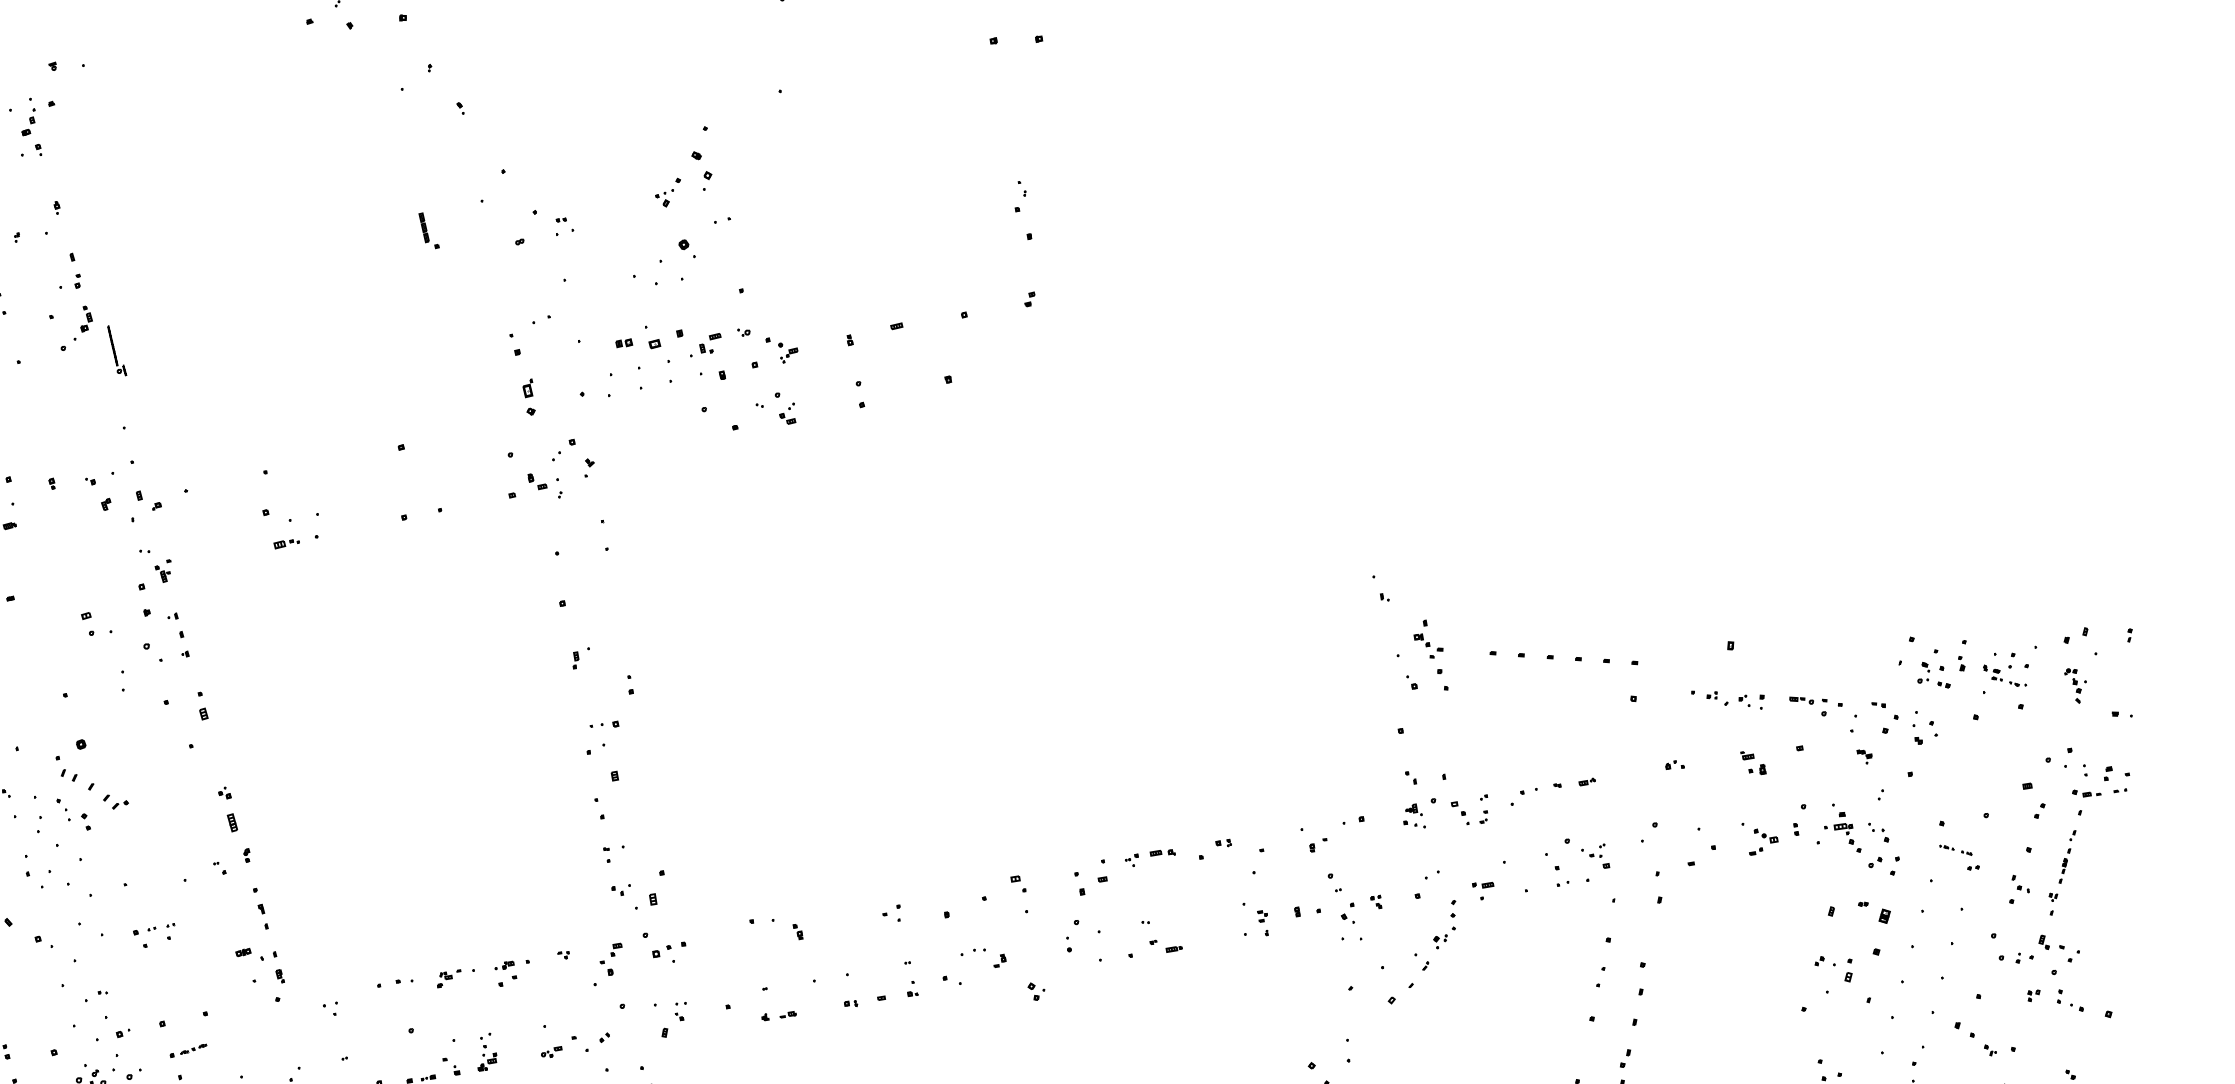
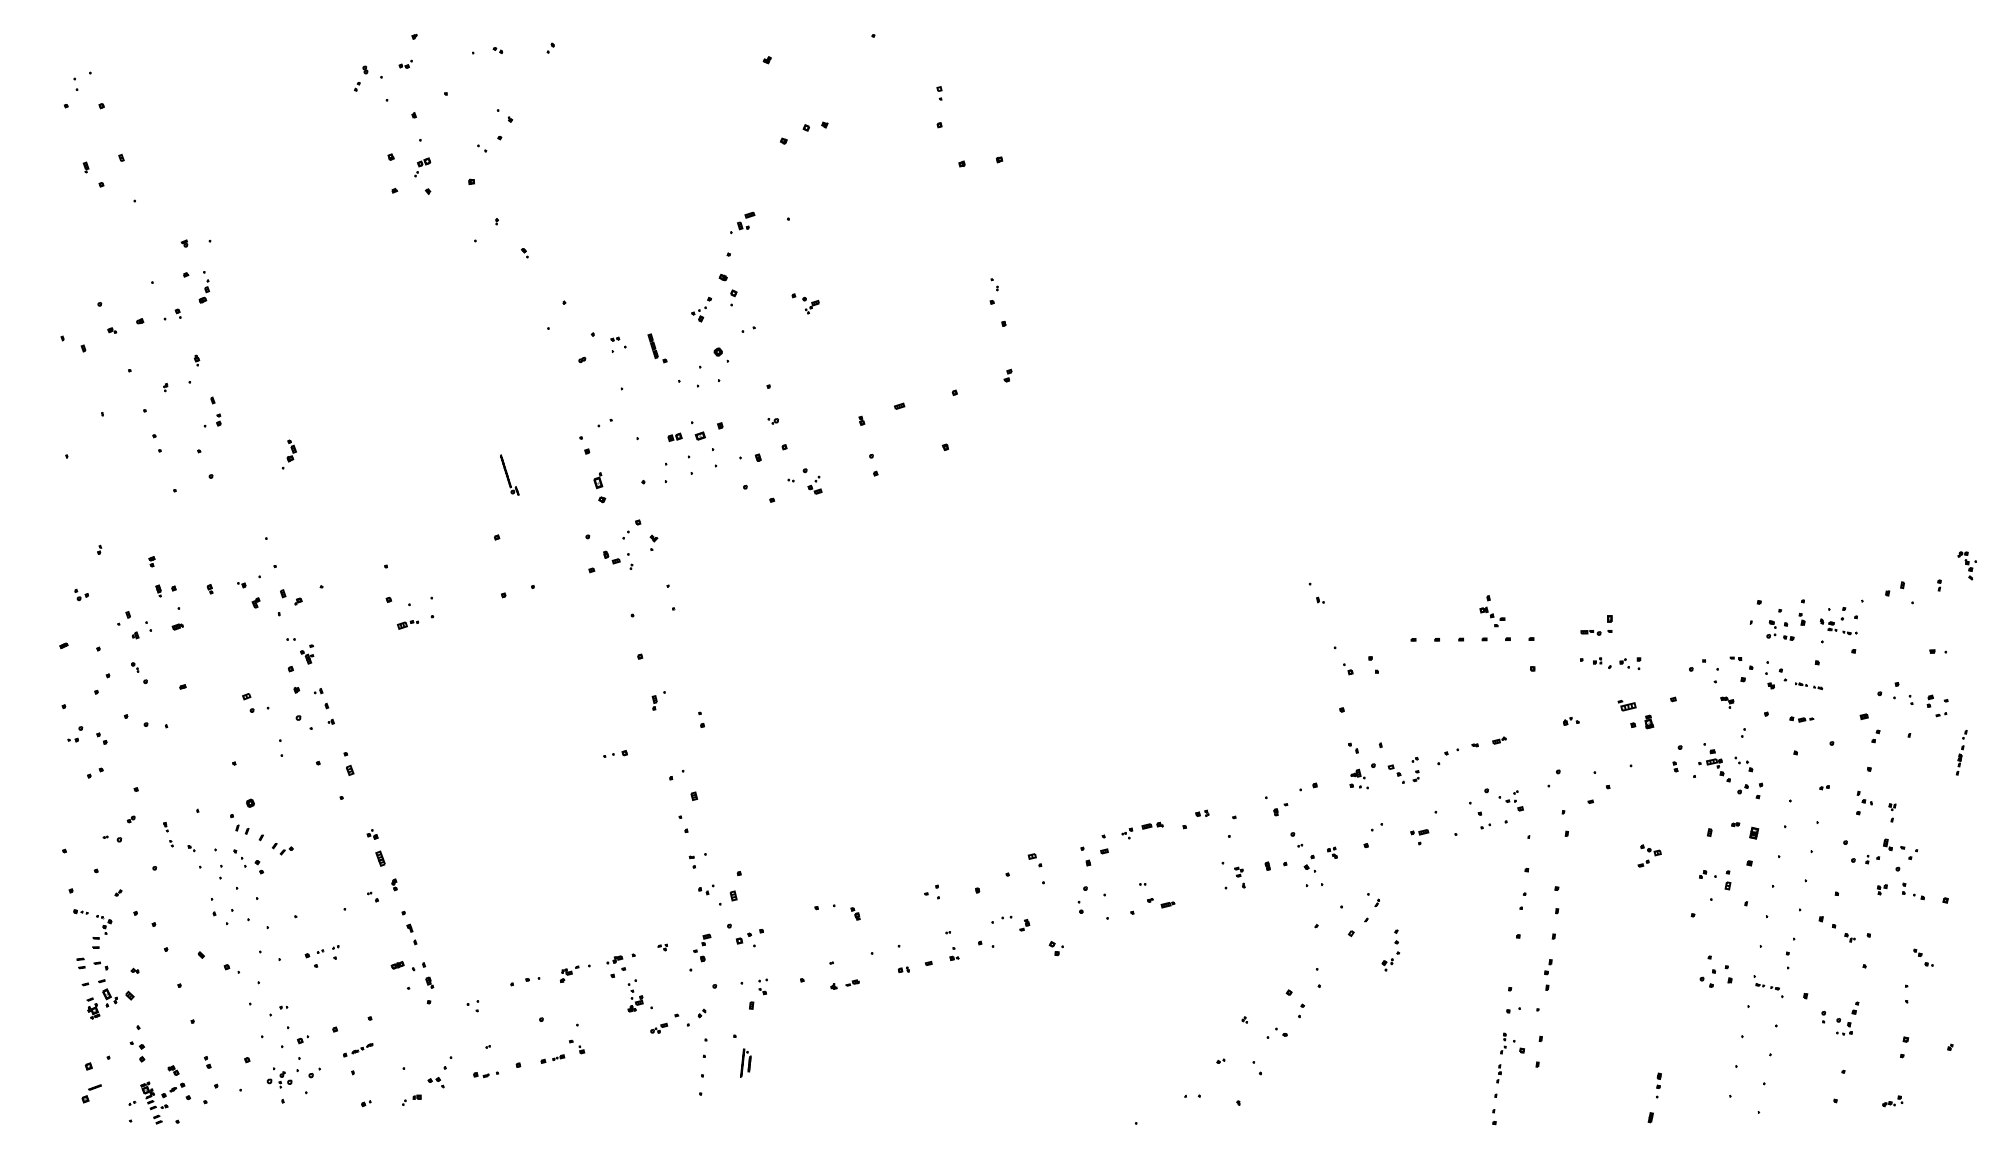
part: (29, 117) -> (204, 287), moved
part: (429, 230) -> (657, 348), moved
part: (82, 323) -> (288, 454), moved
part: (705, 344) -> (742, 222), moved
part: (116, 350) -> (509, 474), moved
part: (781, 350) -> (805, 303), moved
part: (1428, 639) -> (1492, 611), moved
part: (2074, 685) -> (1966, 565), moved
part: (1808, 700) -> (1596, 632), moved
part: (604, 723) -> (615, 753), moved
part: (1752, 762) -> (1635, 714), size x1.6
part: (2086, 794) -> (1801, 719), moved
part: (1763, 842) -> (1649, 855), moved
part: (1956, 850) -> (1809, 686), moved
part: (2067, 856) -> (1961, 752), moved
part: (1451, 927) -> (1396, 952), moved
part: (488, 1051) -> (635, 995), moved

